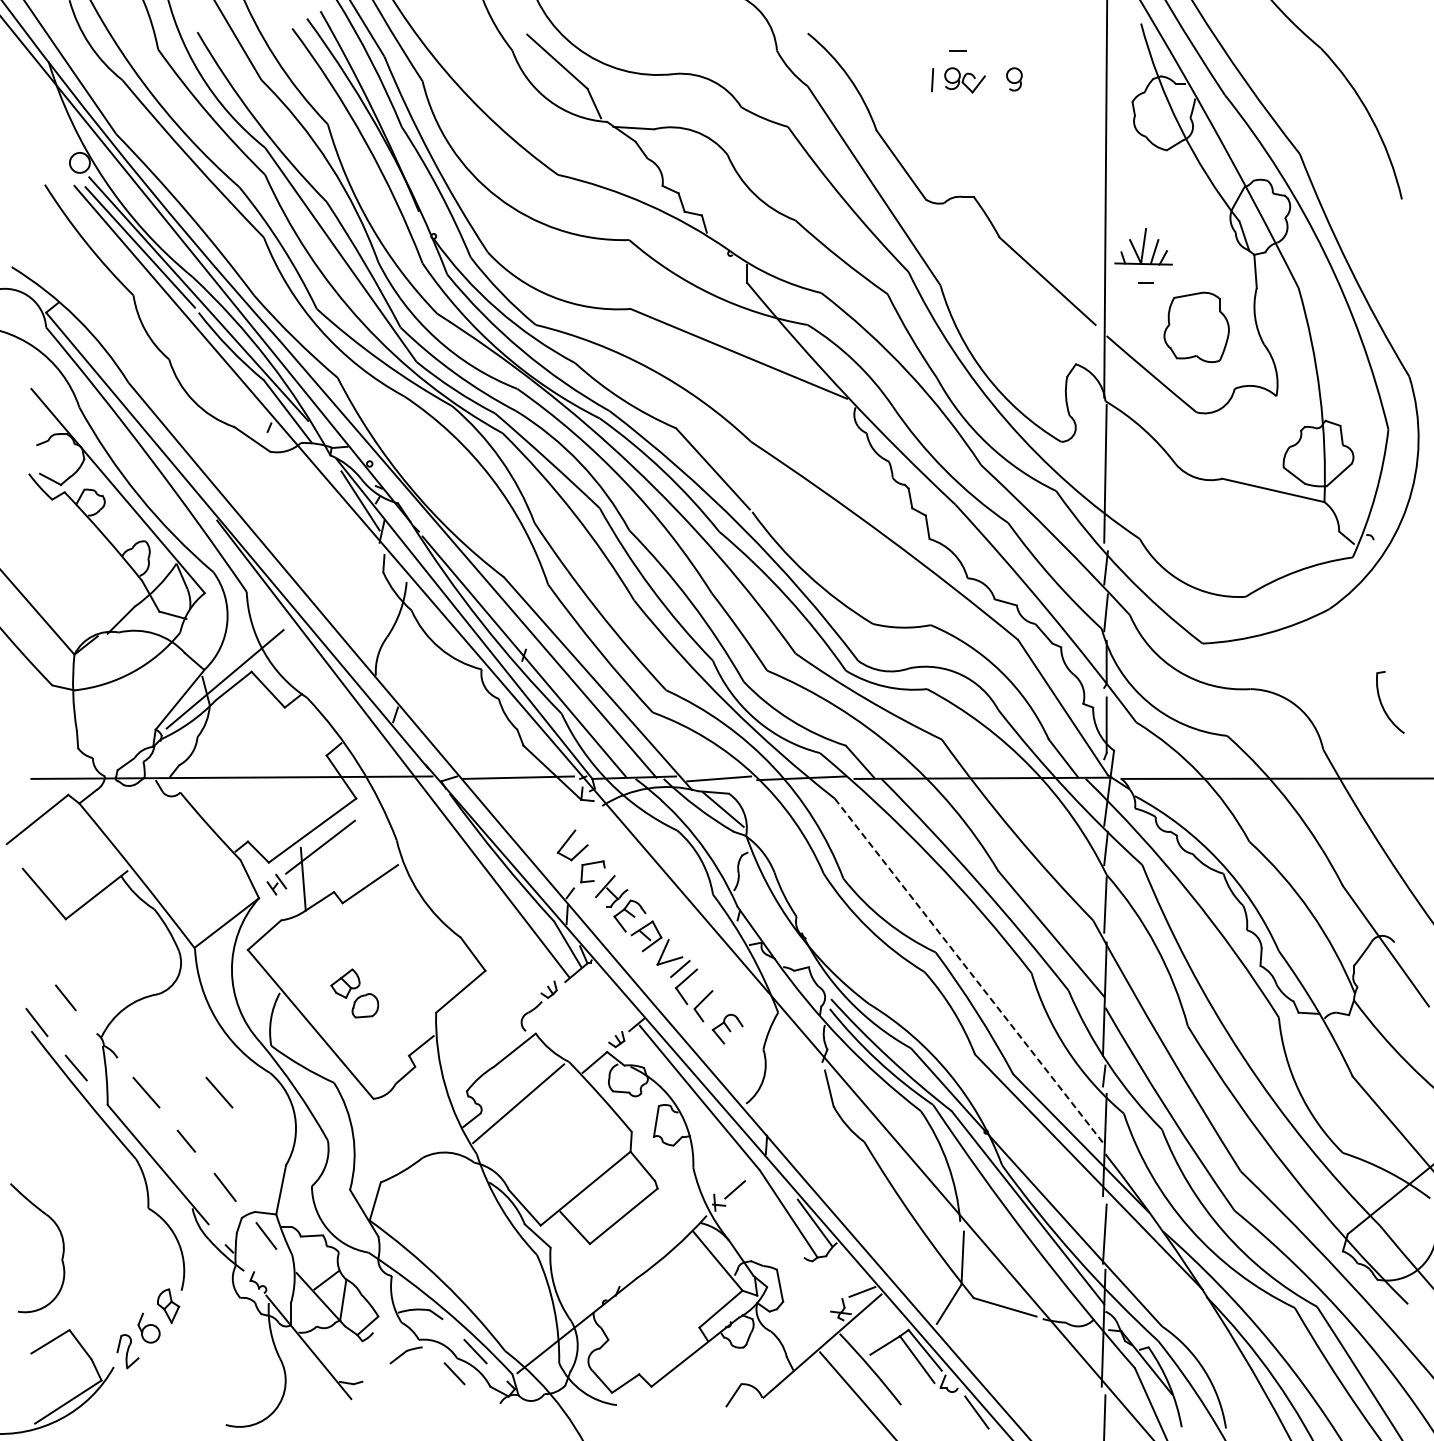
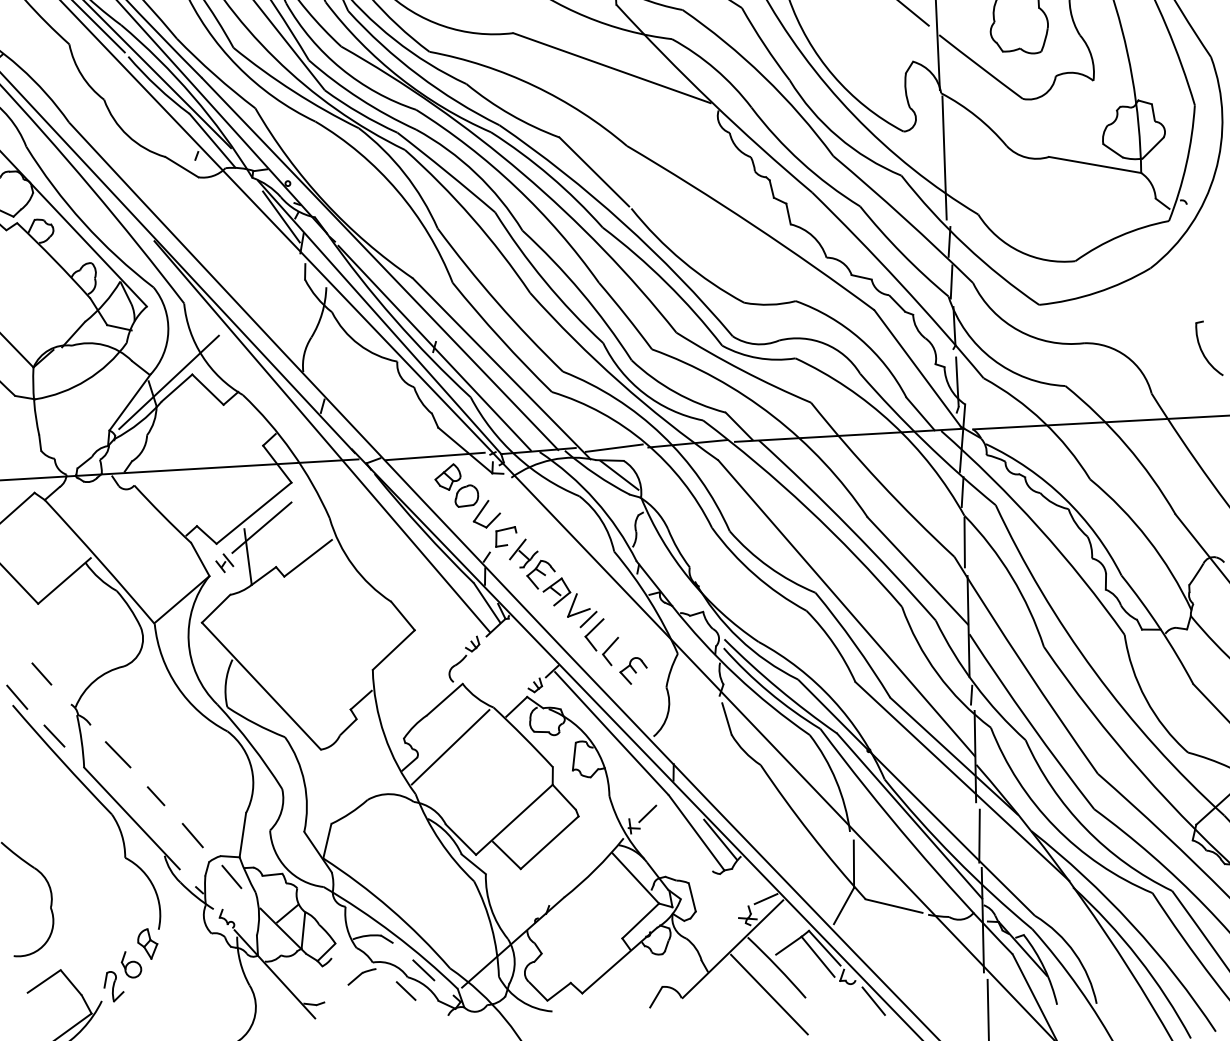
line: (969, 971) -> (846, 608), dashed -> solid
part: (354, 993) -> (456, 485), moved
line: (219, 1092) -> (183, 751), removed

